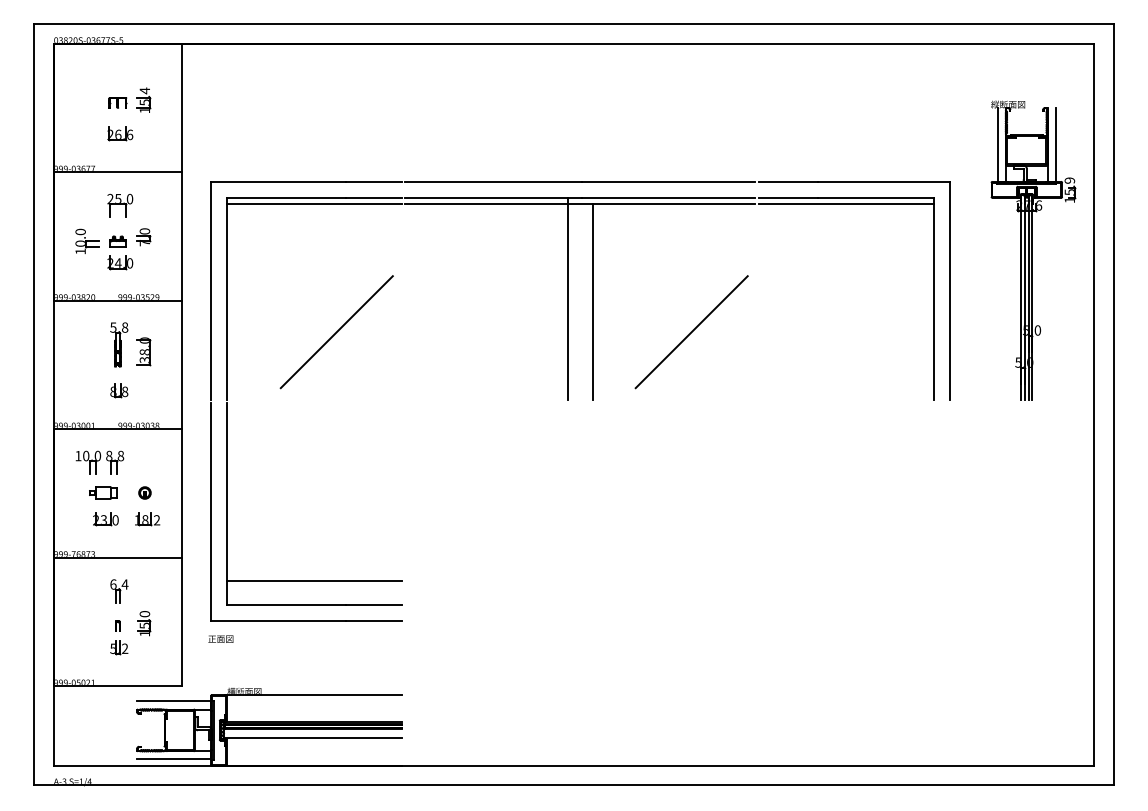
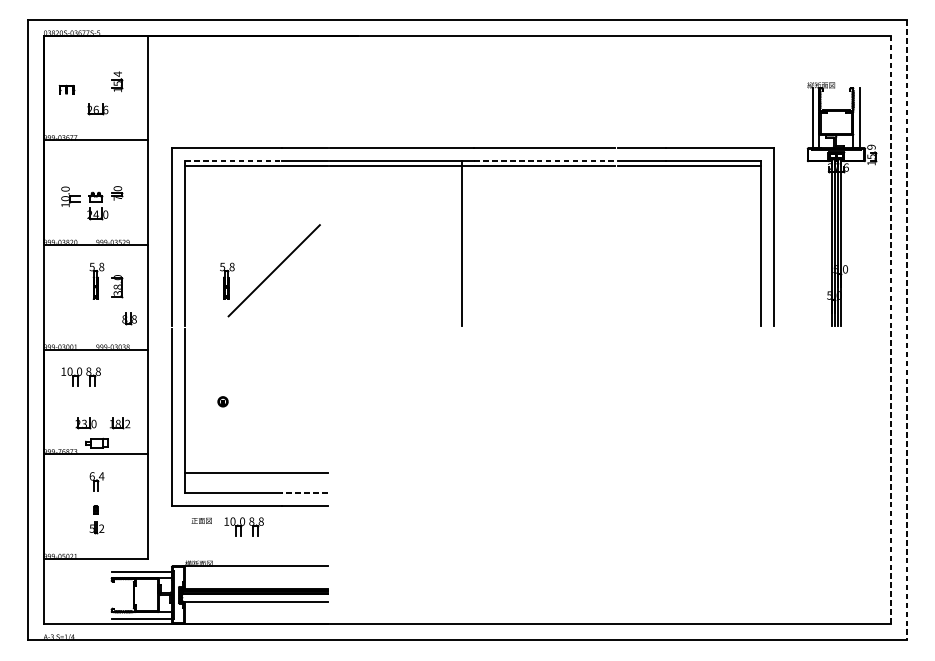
part: (117, 102) -> (66, 89), moved
line: (286, 197) -> (233, 161), solid -> dashed
line: (668, 197) -> (544, 161), solid -> dashed
part: (120, 205) -> (97, 167), removed
line: (593, 301) -> (483, 245), removed
line: (691, 332) -> (563, 271), removed
part: (279, 344) -> (227, 280), added
part: (119, 390) -> (129, 318), moved
line: (1094, 404) -> (891, 329), solid -> dashed
line: (1113, 405) -> (907, 330), solid -> dashed
part: (103, 492) -> (97, 442), moved
part: (144, 492) -> (222, 401), moved
line: (374, 605) -> (304, 493), solid -> dashed
part: (144, 623) -> (117, 508), removed
text: (220, 638) -> (201, 520), moved
part: (299, 646) -> (243, 526), added

